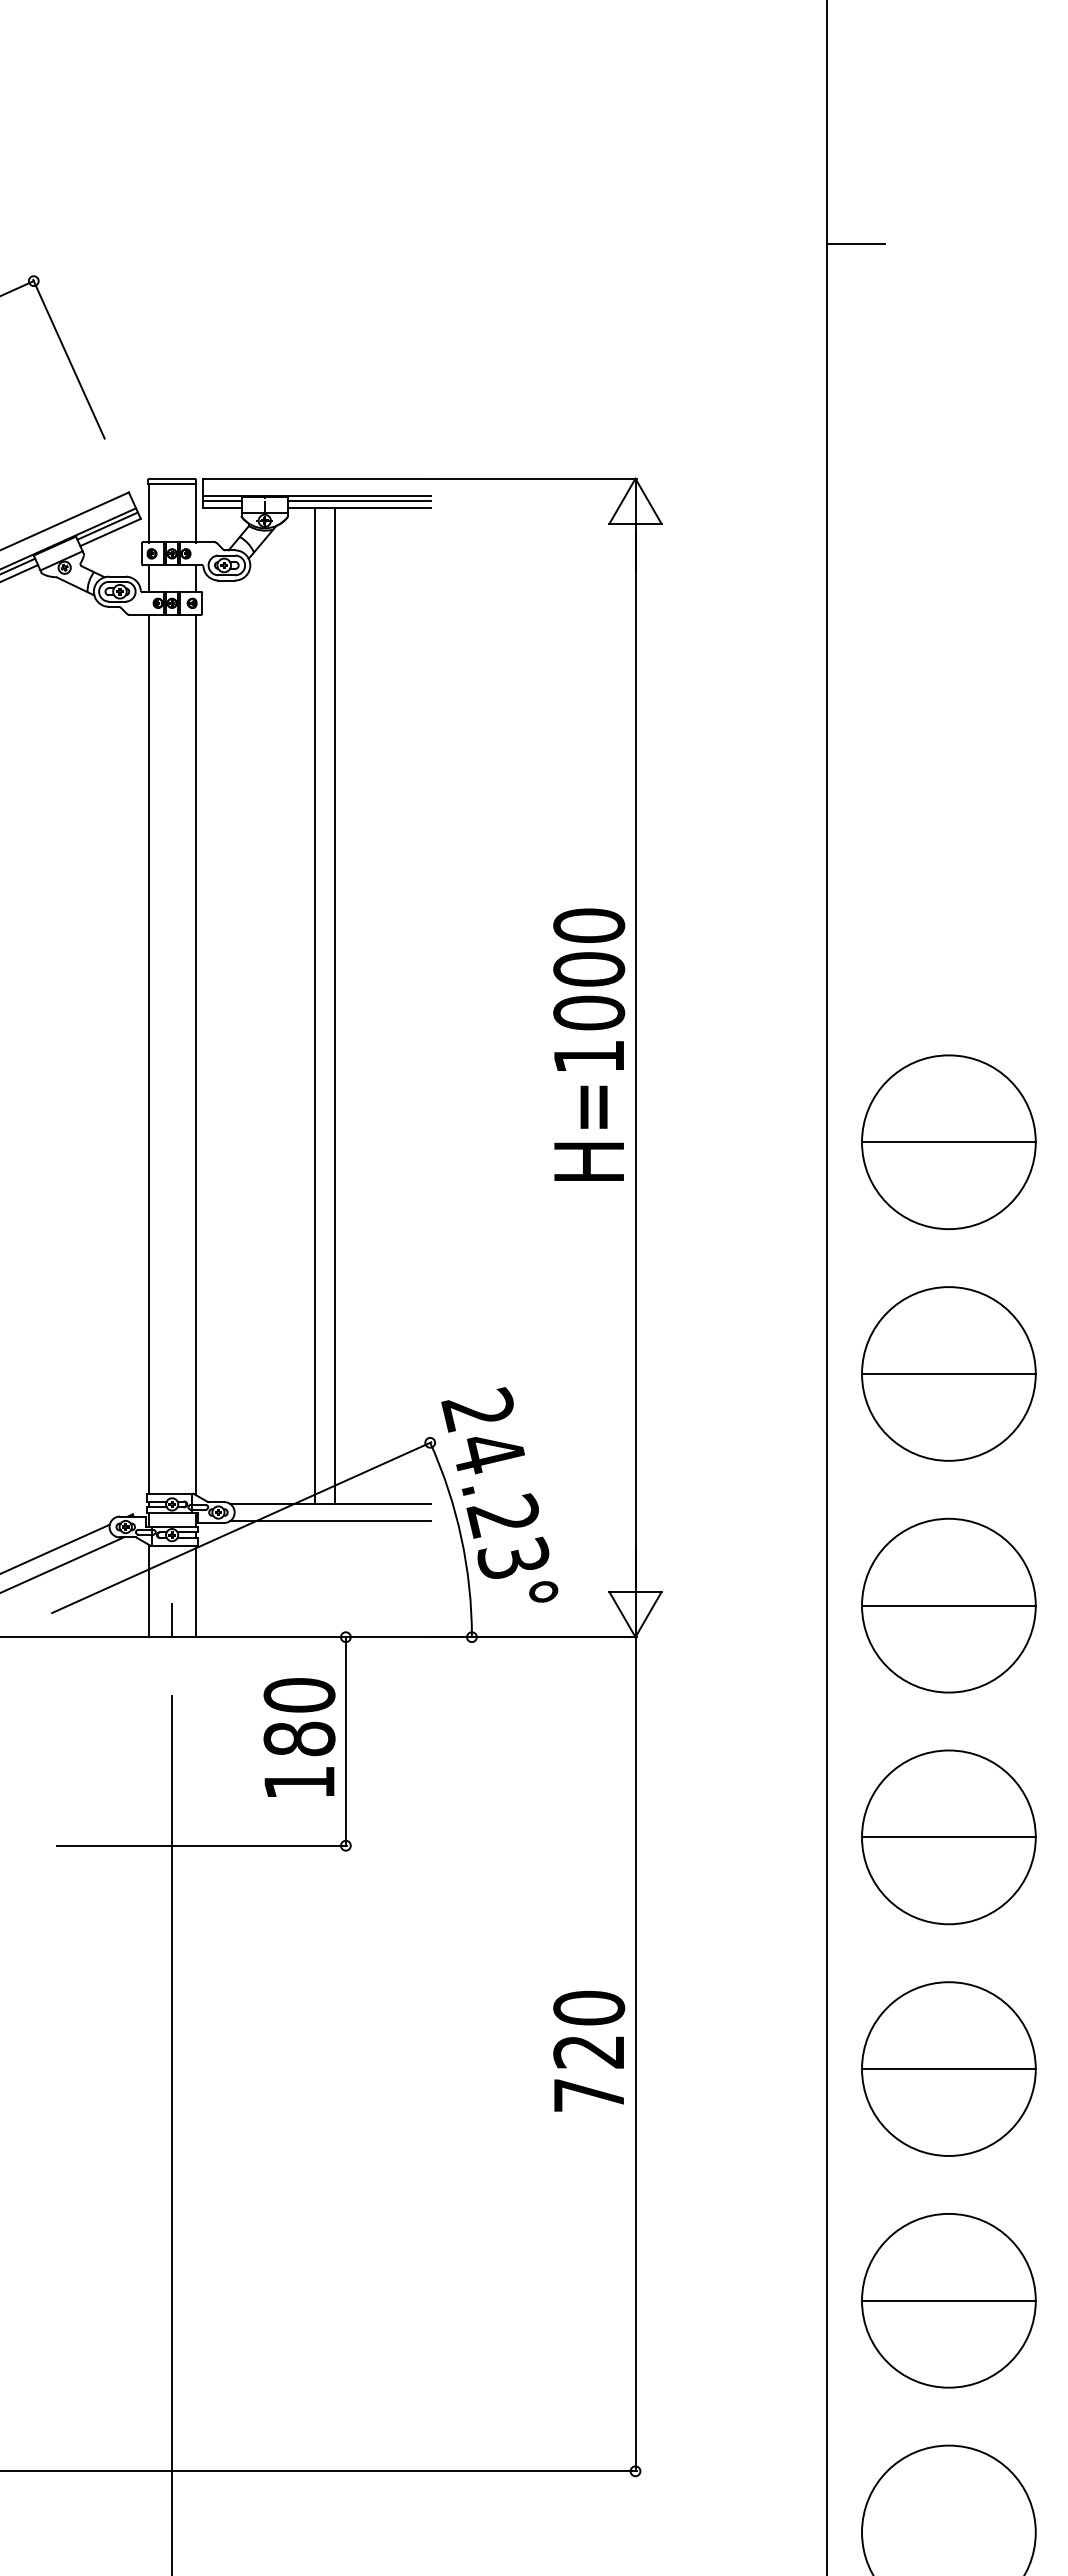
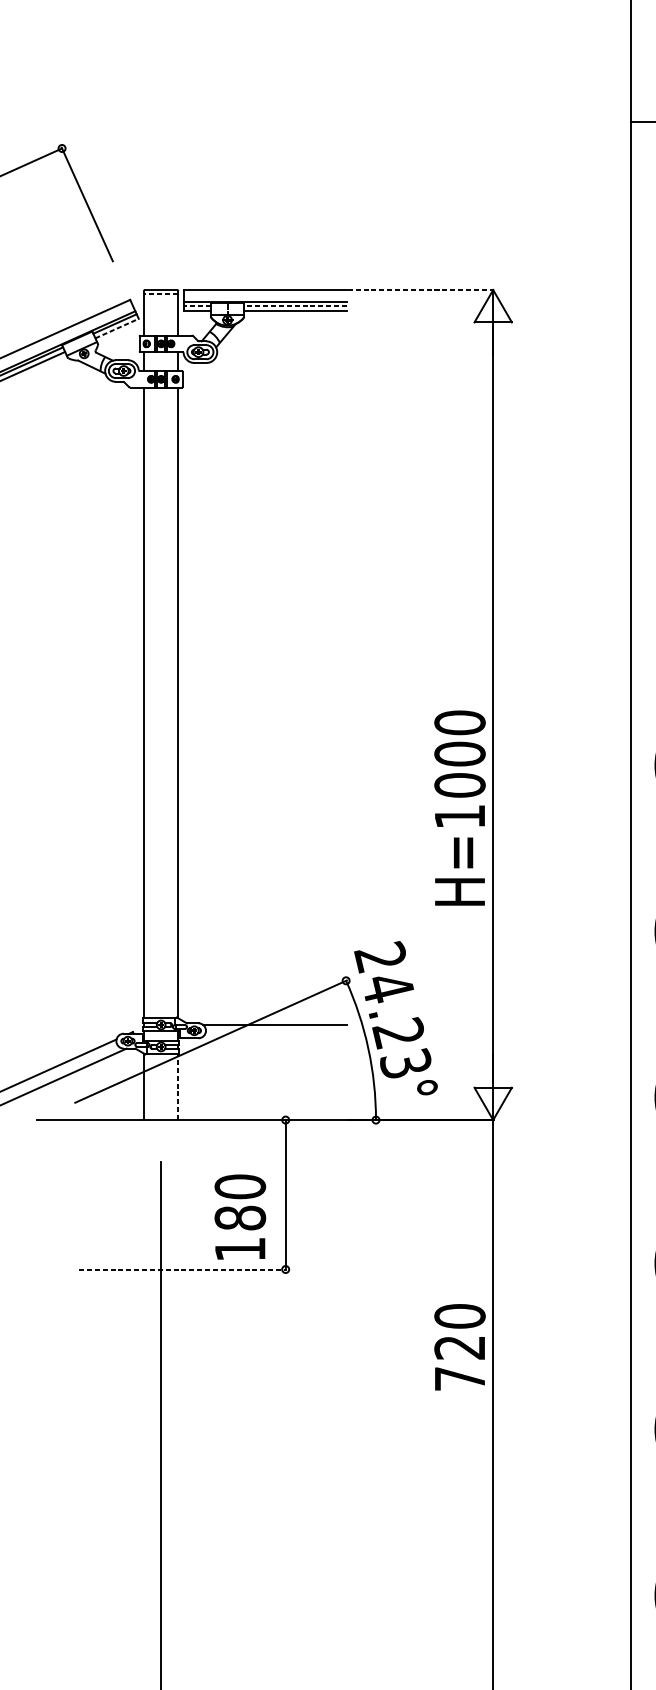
line: (535, 478) -> (421, 289), solid -> dashed
line: (171, 484) -> (160, 294), solid -> dashed
line: (222, 500) -> (197, 305), solid -> dashed
line: (359, 500) -> (295, 305), solid -> dashed
line: (111, 532) -> (117, 328), solid -> dashed
line: (315, 1005) -> (263, 667), removed
line: (334, 1005) -> (277, 667), removed
text: (589, 1044) -> (460, 807), moved
line: (330, 1521) -> (274, 1037), removed
line: (195, 1591) -> (177, 1087), solid -> dashed
line: (172, 1619) -> (161, 1107), removed
text: (299, 1737) -> (240, 1217), moved
line: (202, 1845) -> (182, 1269), solid -> dashed
text: (589, 2051) -> (460, 1347), moved

